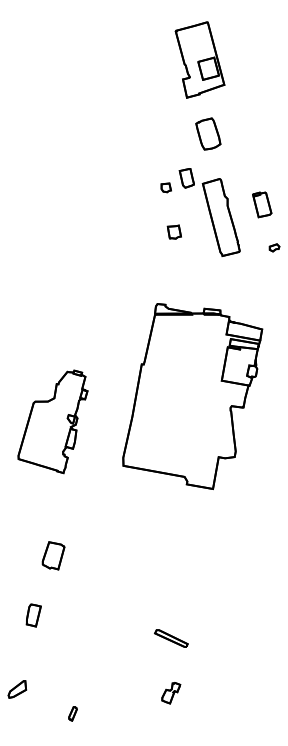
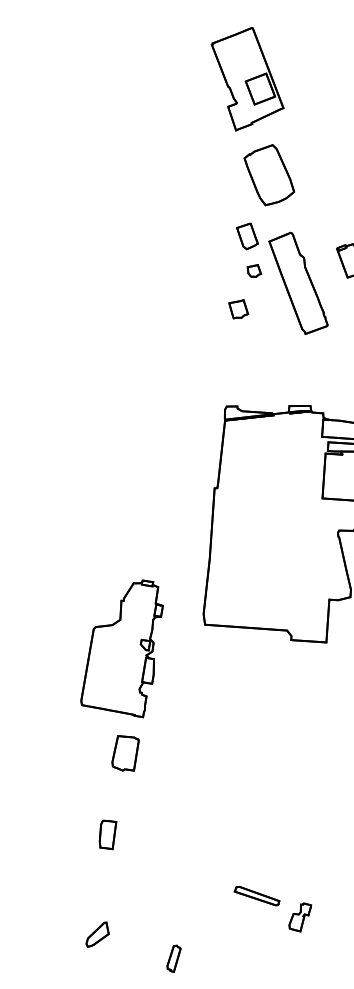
part: (208, 133) -> (269, 174), size x1.43
part: (165, 187) -> (253, 270), moved
part: (52, 421) -> (121, 650), moved
part: (171, 638) -> (257, 896), moved
part: (72, 713) -> (173, 958), size x1.43

